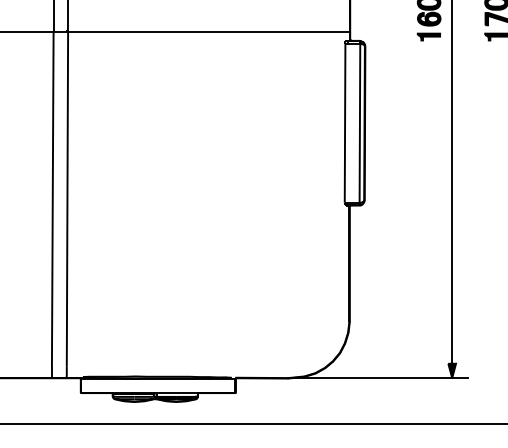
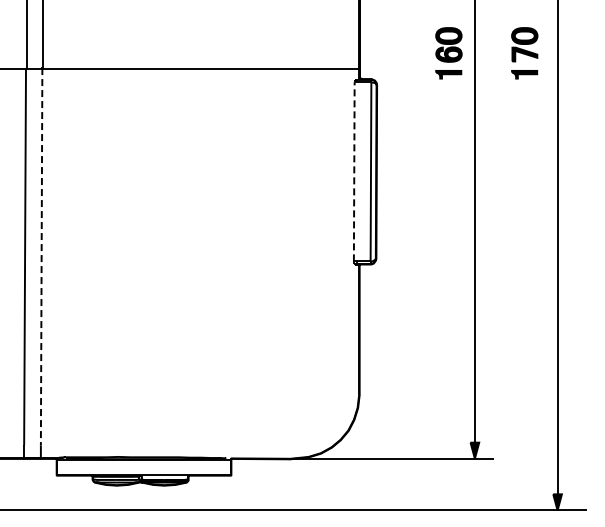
line: (345, 122) -> (354, 171), solid -> dashed
line: (67, 198) -> (41, 256), solid -> dashed

